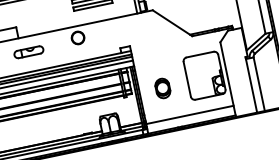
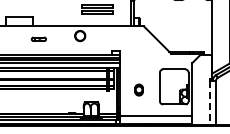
part: (28, 52) -> (38, 39), size x0.6
line: (251, 86) -> (209, 103), solid -> dashed
part: (162, 87) -> (138, 89), size x0.7

